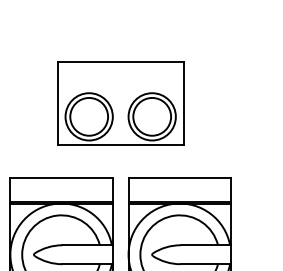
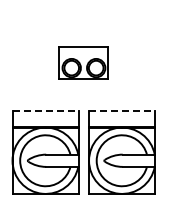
part: (120, 102) -> (83, 62), size x0.6
line: (62, 178) -> (46, 111), solid -> dashed
line: (180, 178) -> (122, 111), solid -> dashed

